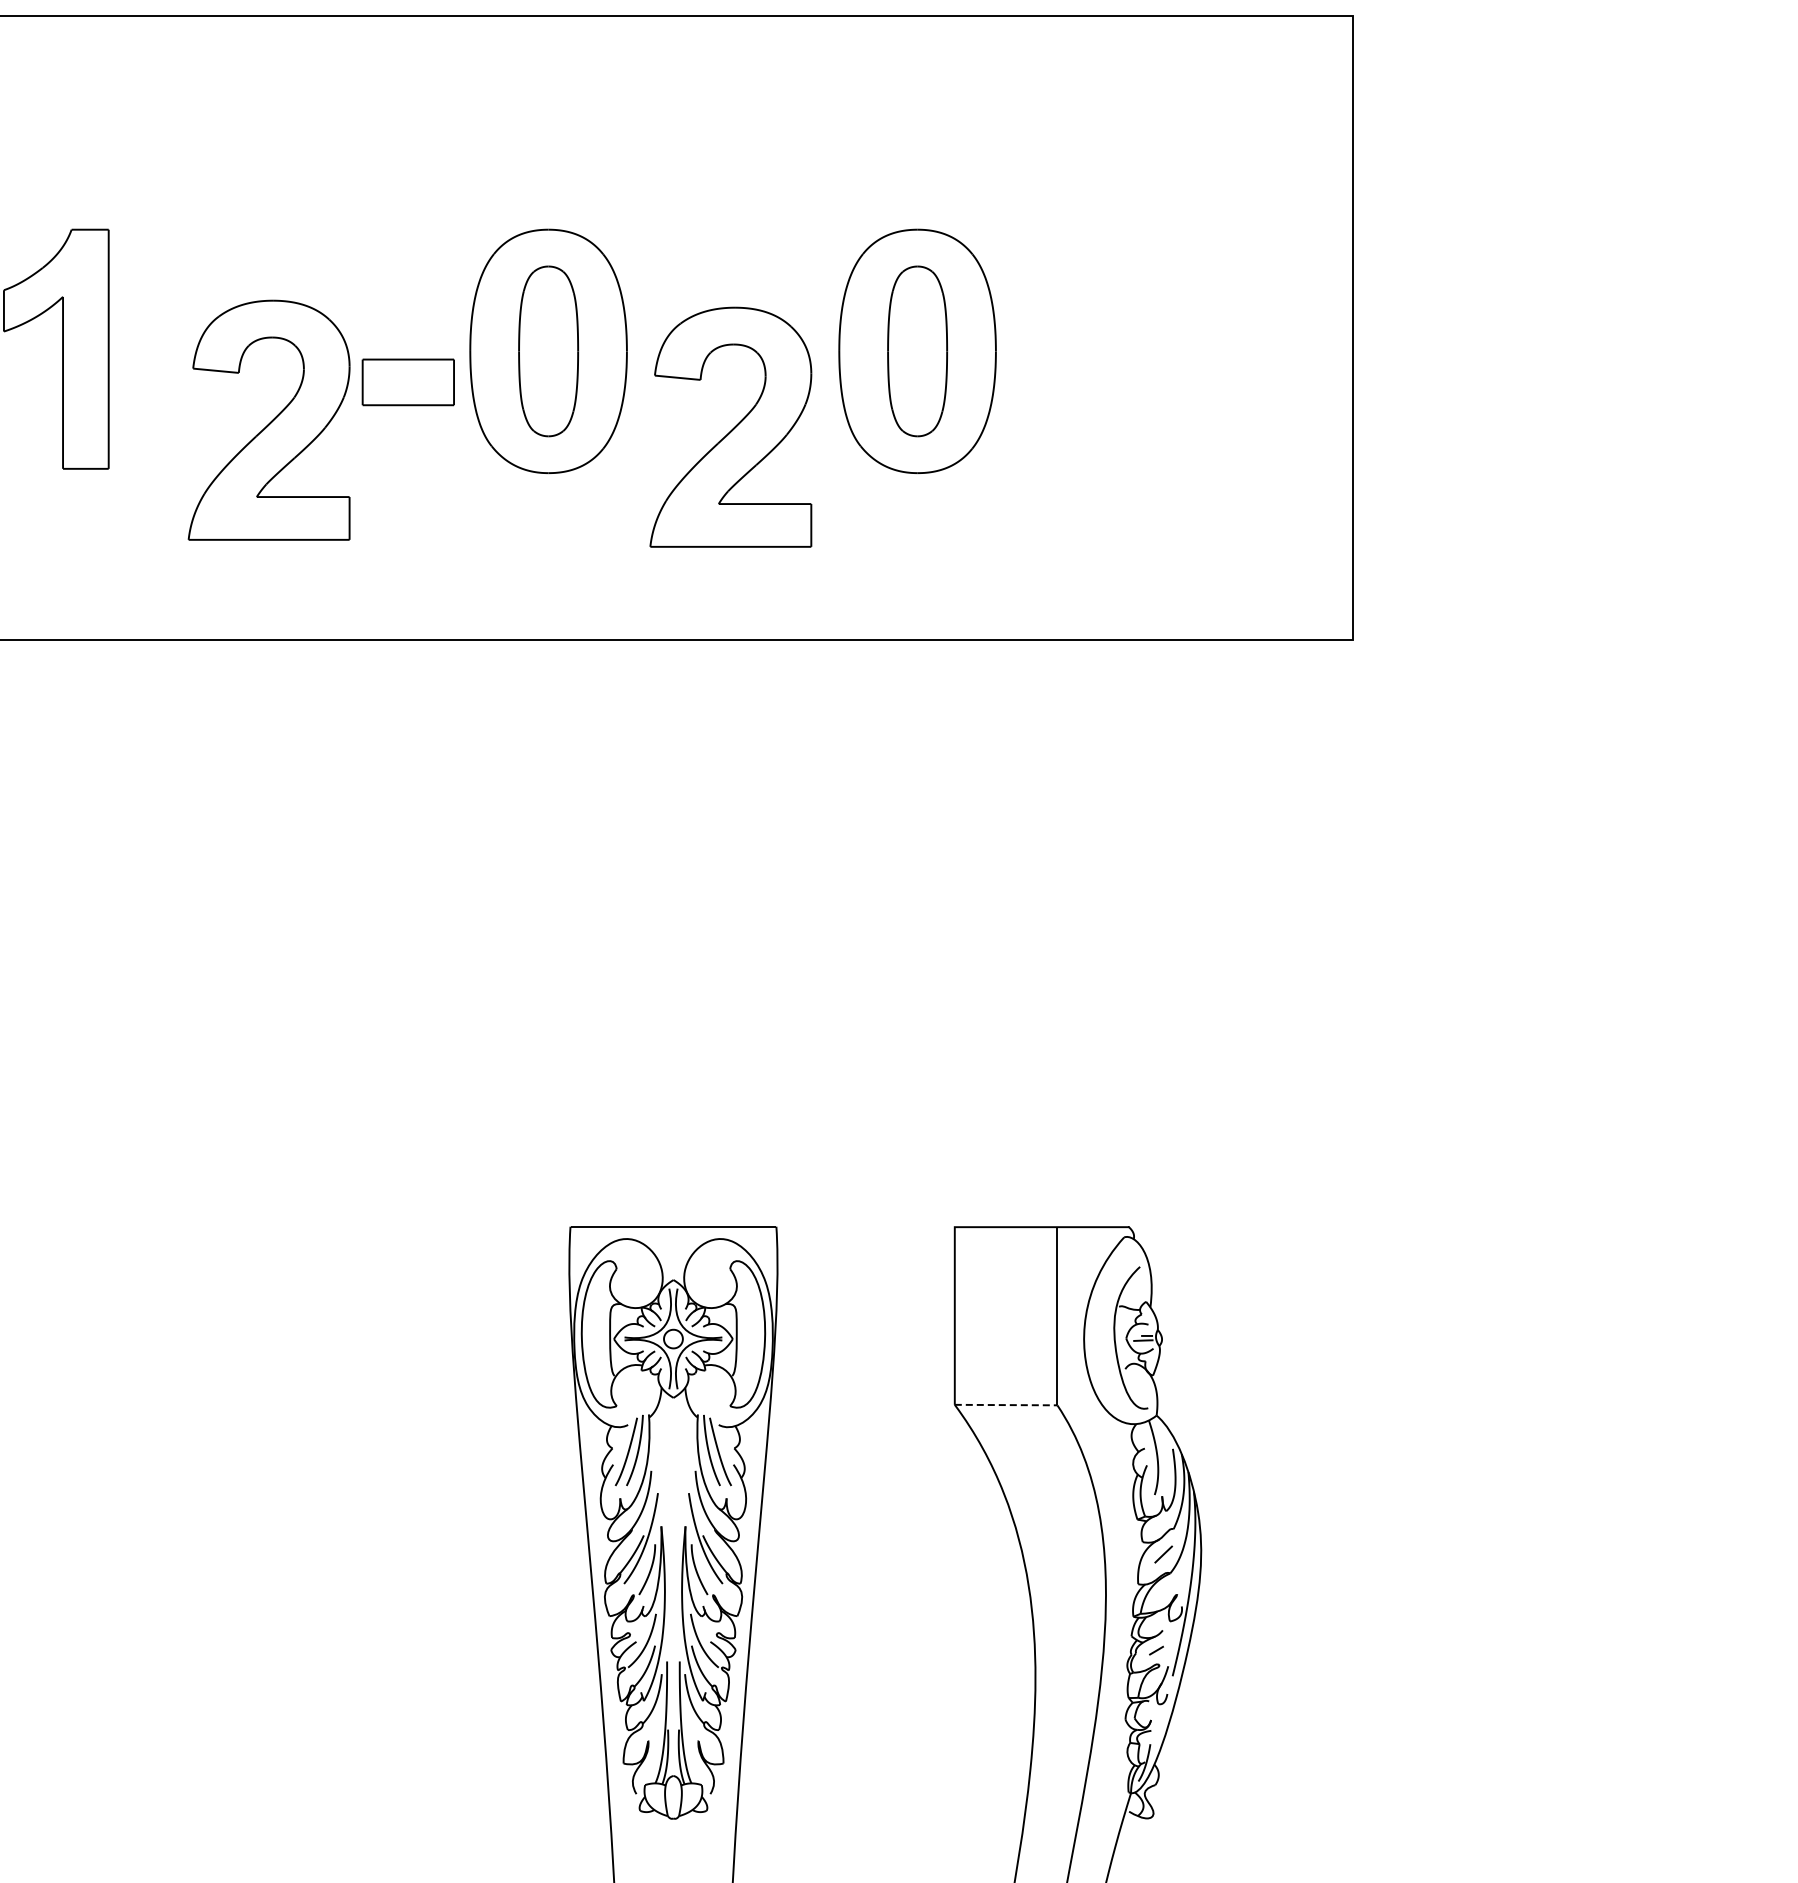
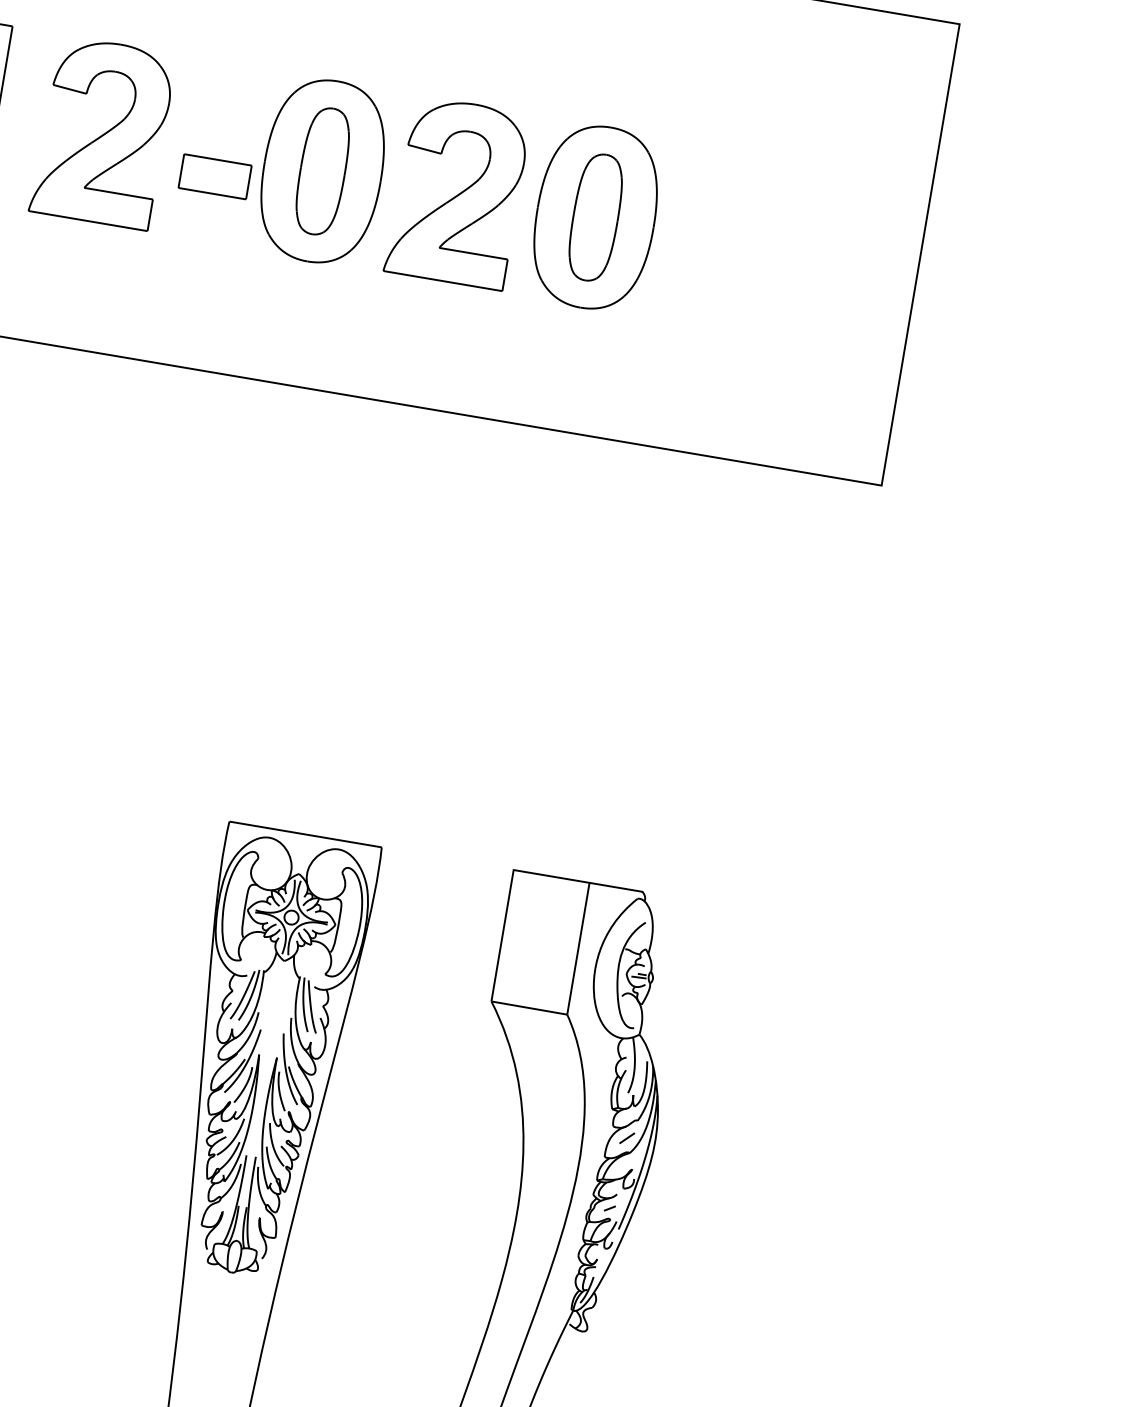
part: (268, 419) -> (102, 131), moved
part: (730, 426) -> (457, 192), moved
line: (1006, 1405) -> (529, 1008), dashed -> solid

